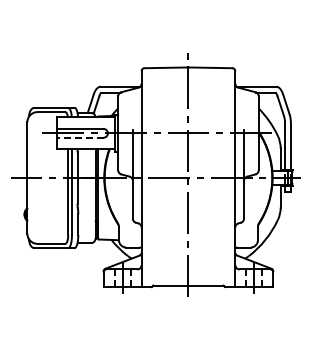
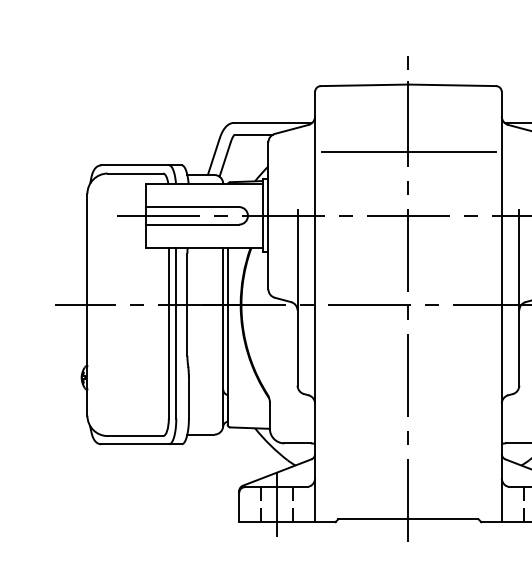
line: (188, 101) -> (408, 152), added
line: (79, 137) -> (191, 224), dashed -> solid

